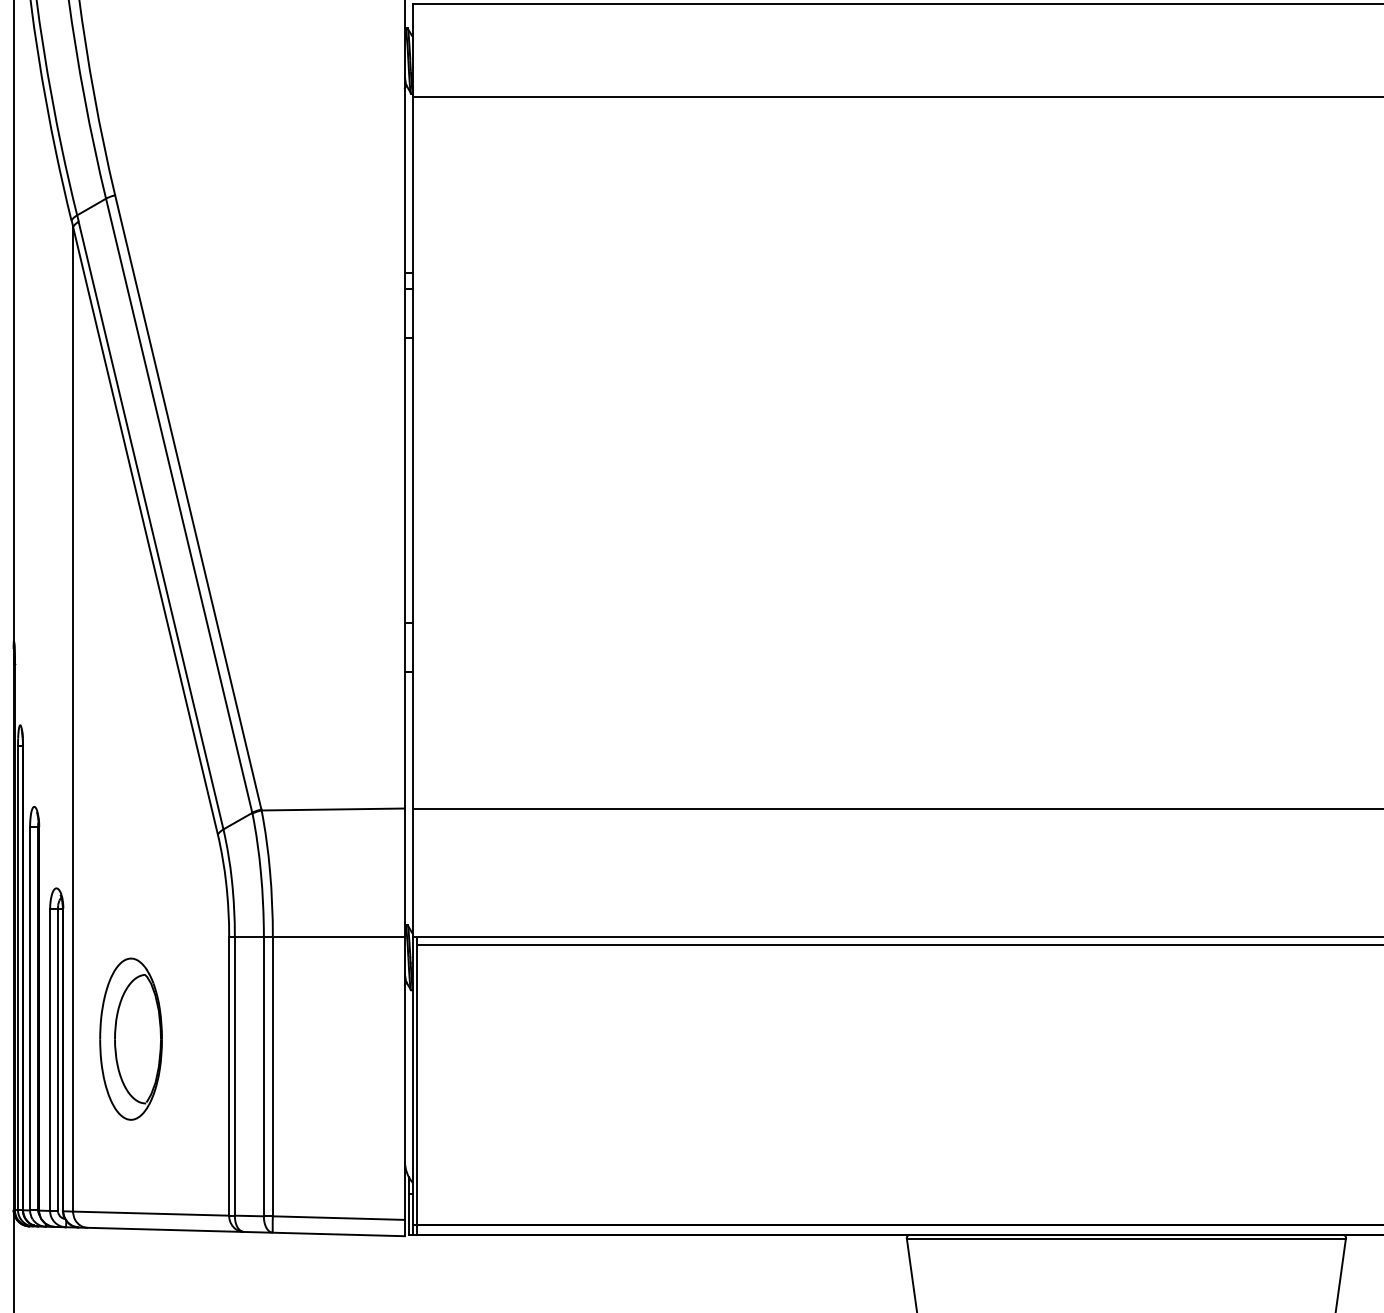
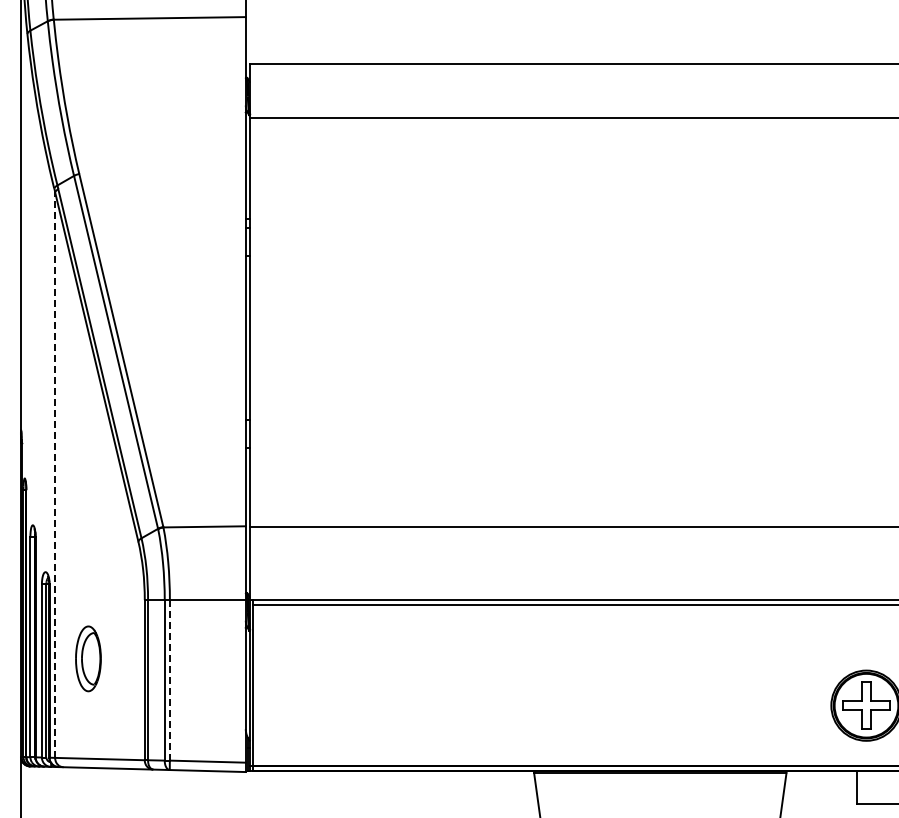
line: (73, 720) -> (55, 475), solid -> dashed
part: (131, 1038) -> (88, 658), size x0.7
line: (272, 1076) -> (169, 680), solid -> dashed

